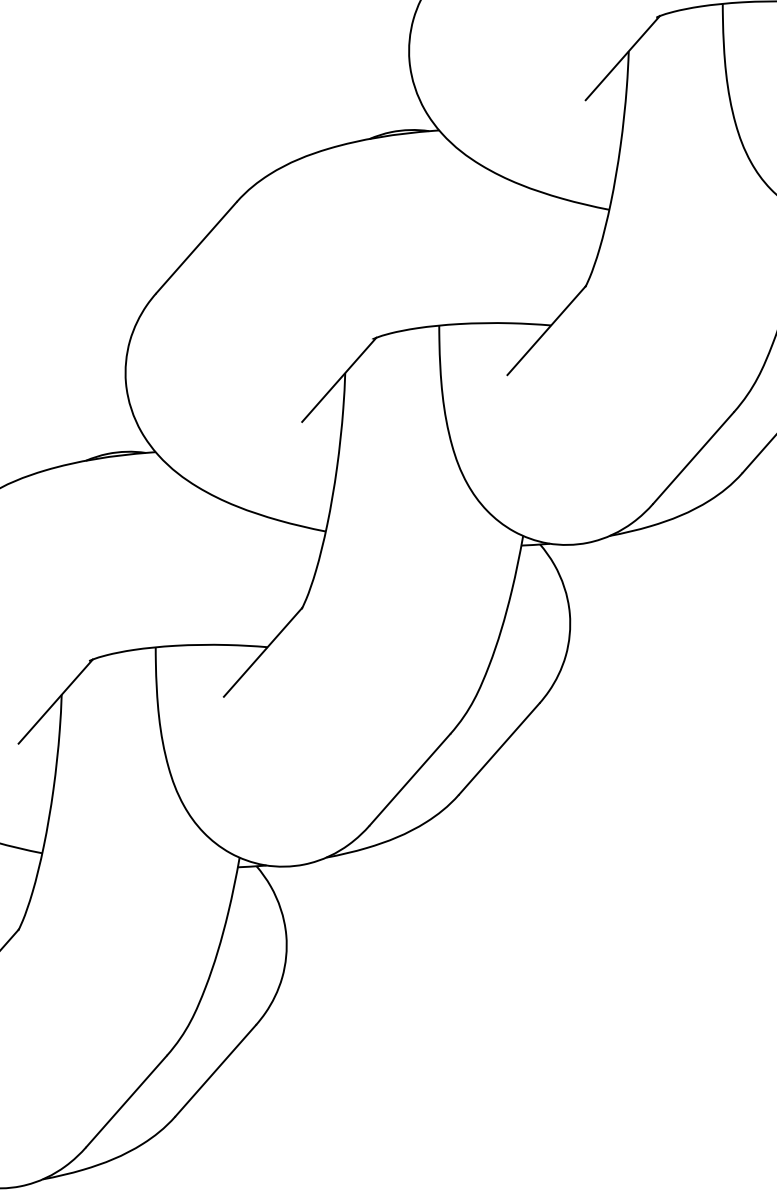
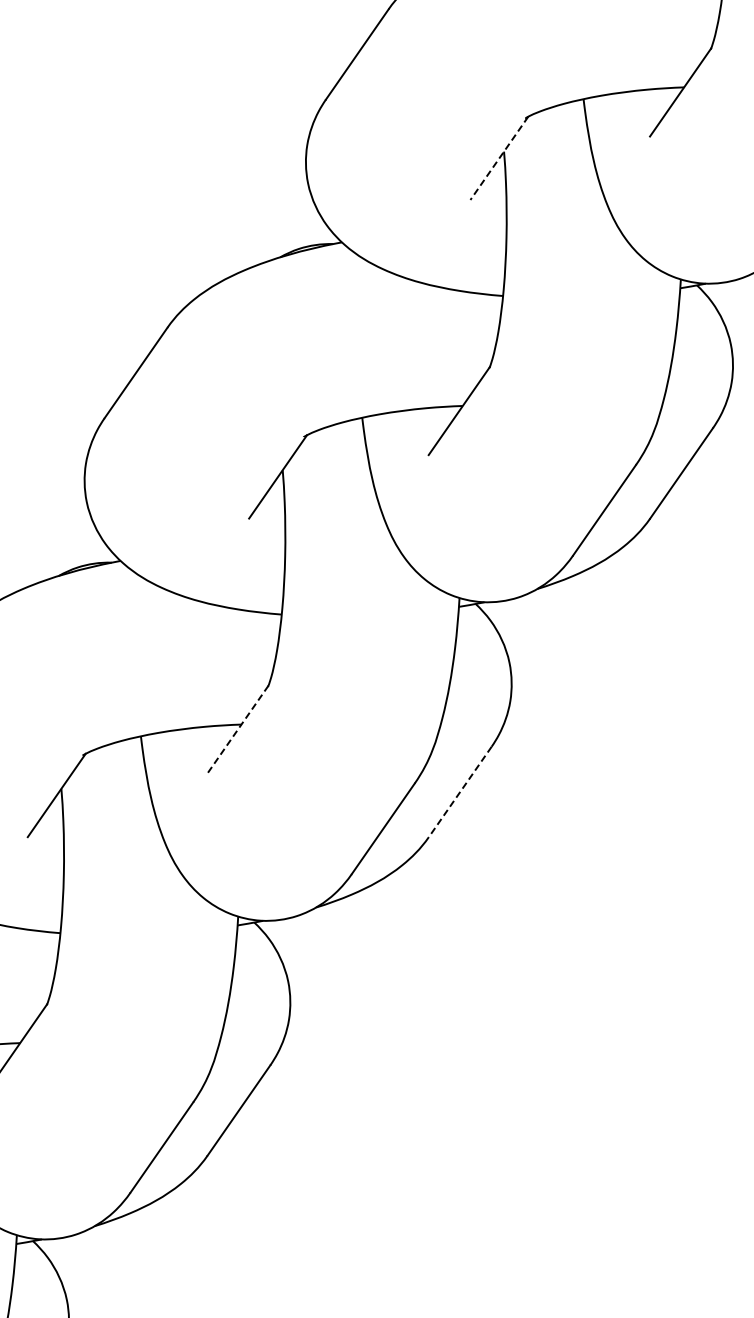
line: (622, 58) -> (499, 158), solid -> dashed
line: (262, 652) -> (237, 729), solid -> dashed
line: (498, 749) -> (459, 792), solid -> dashed

